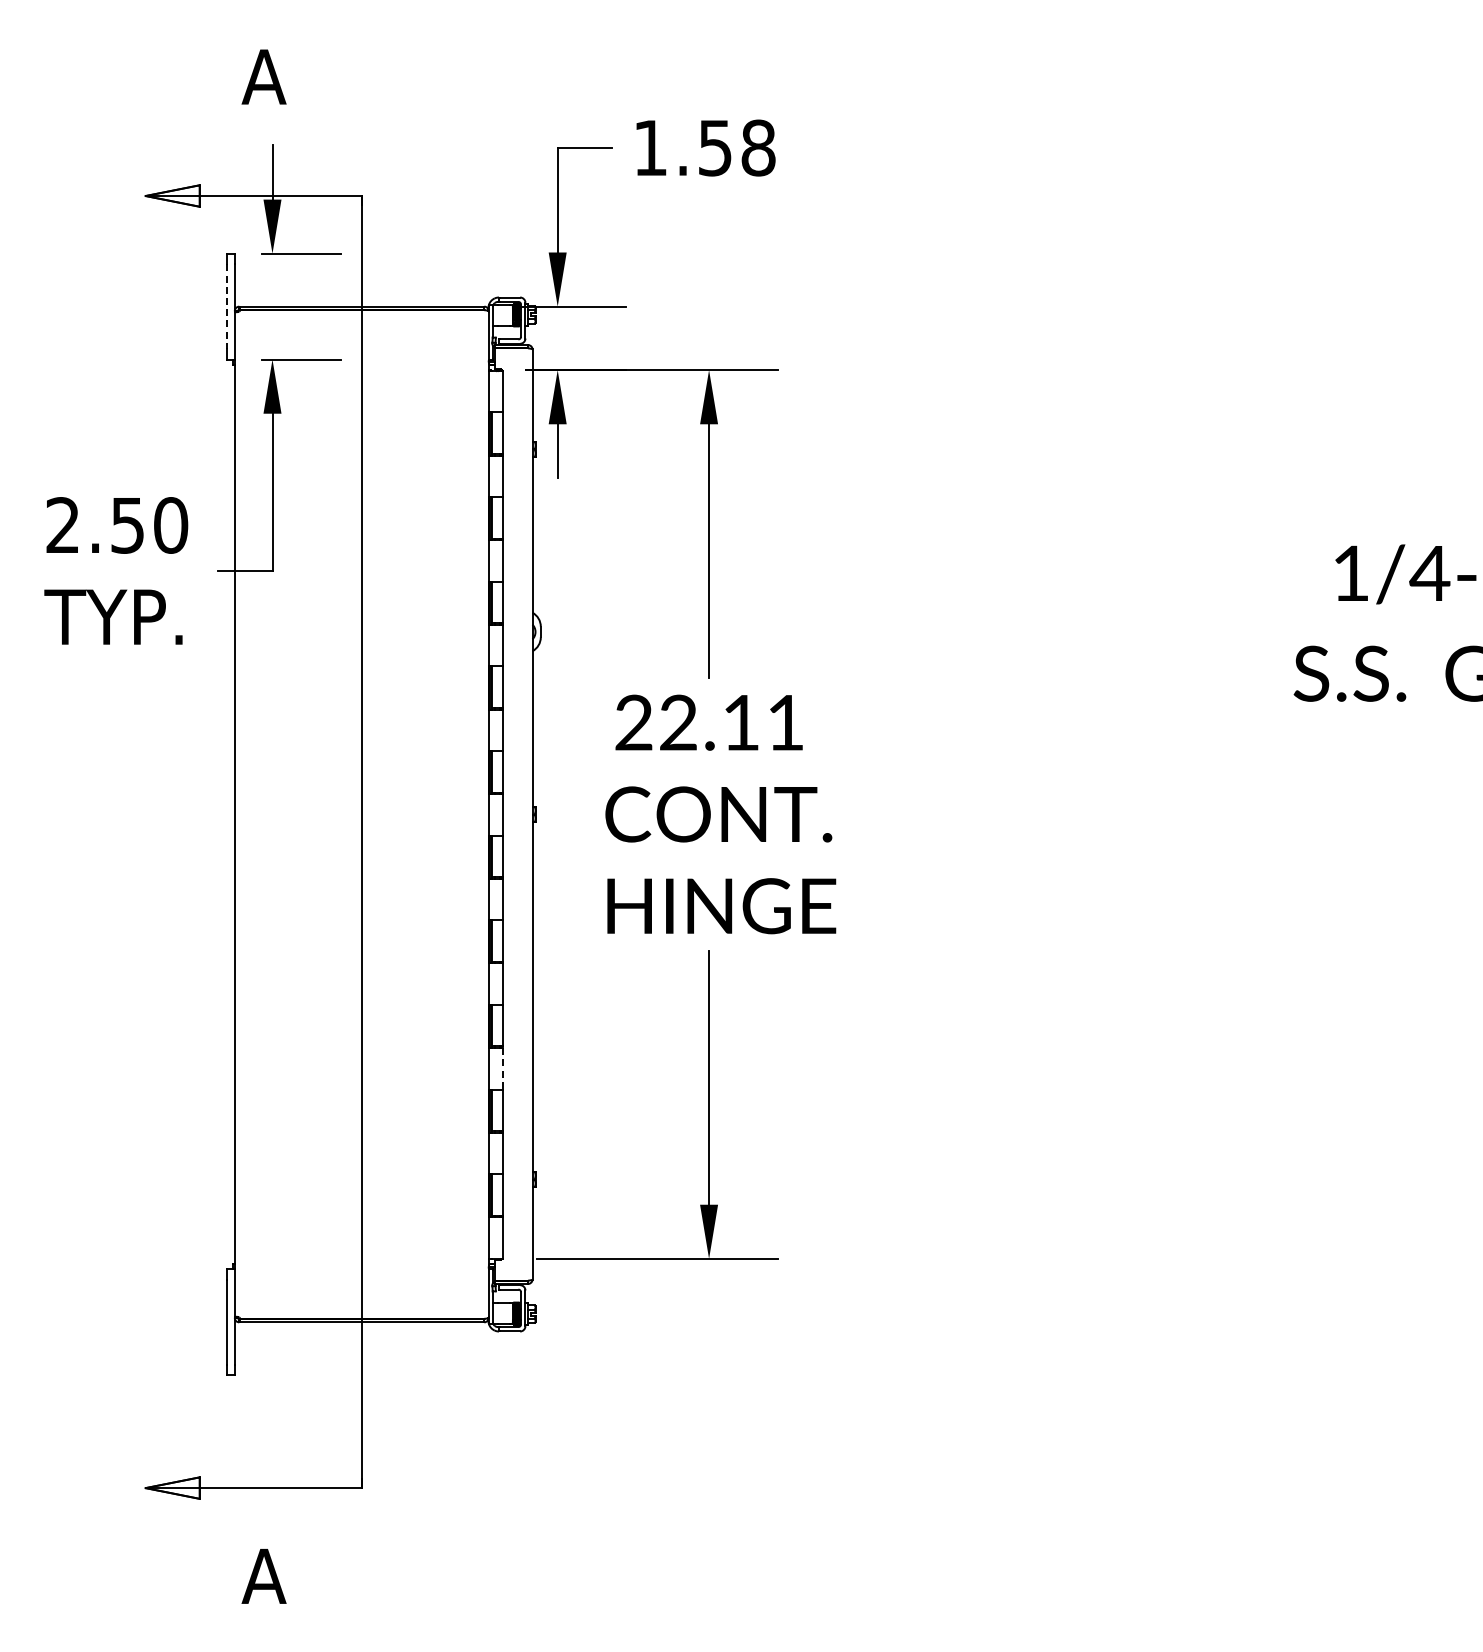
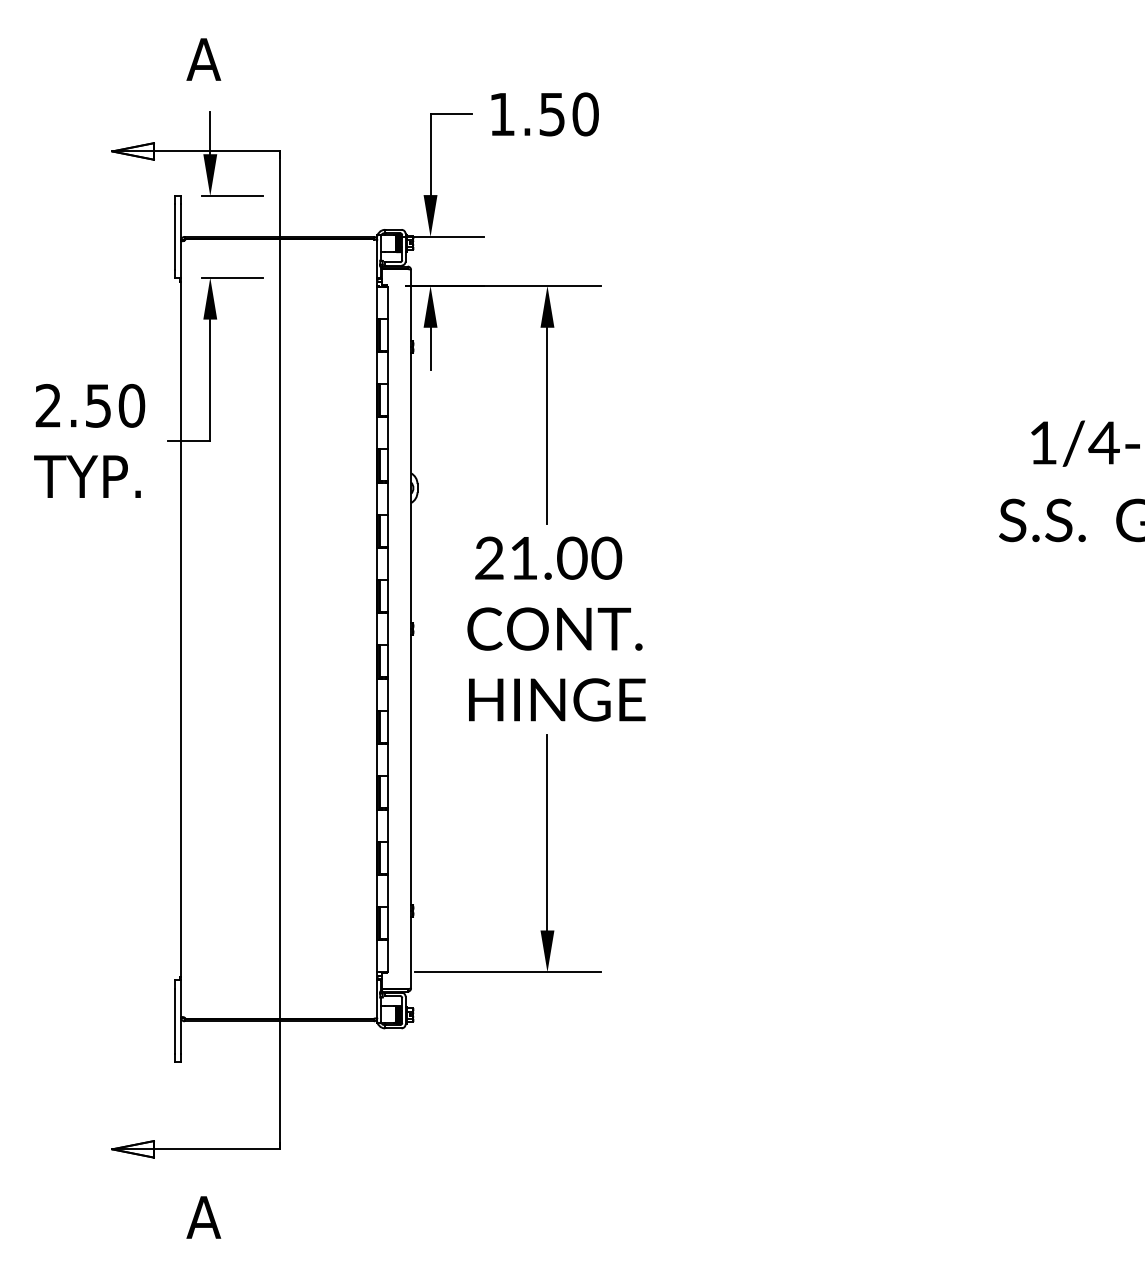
text: (758, 147) -> (585, 113), 1.58 -> 1.50
line: (227, 307) -> (175, 237), dashed -> solid
text: (732, 722) -> (565, 558), 22.11 -> 21.00
line: (502, 1068) -> (387, 825), dashed -> solid

